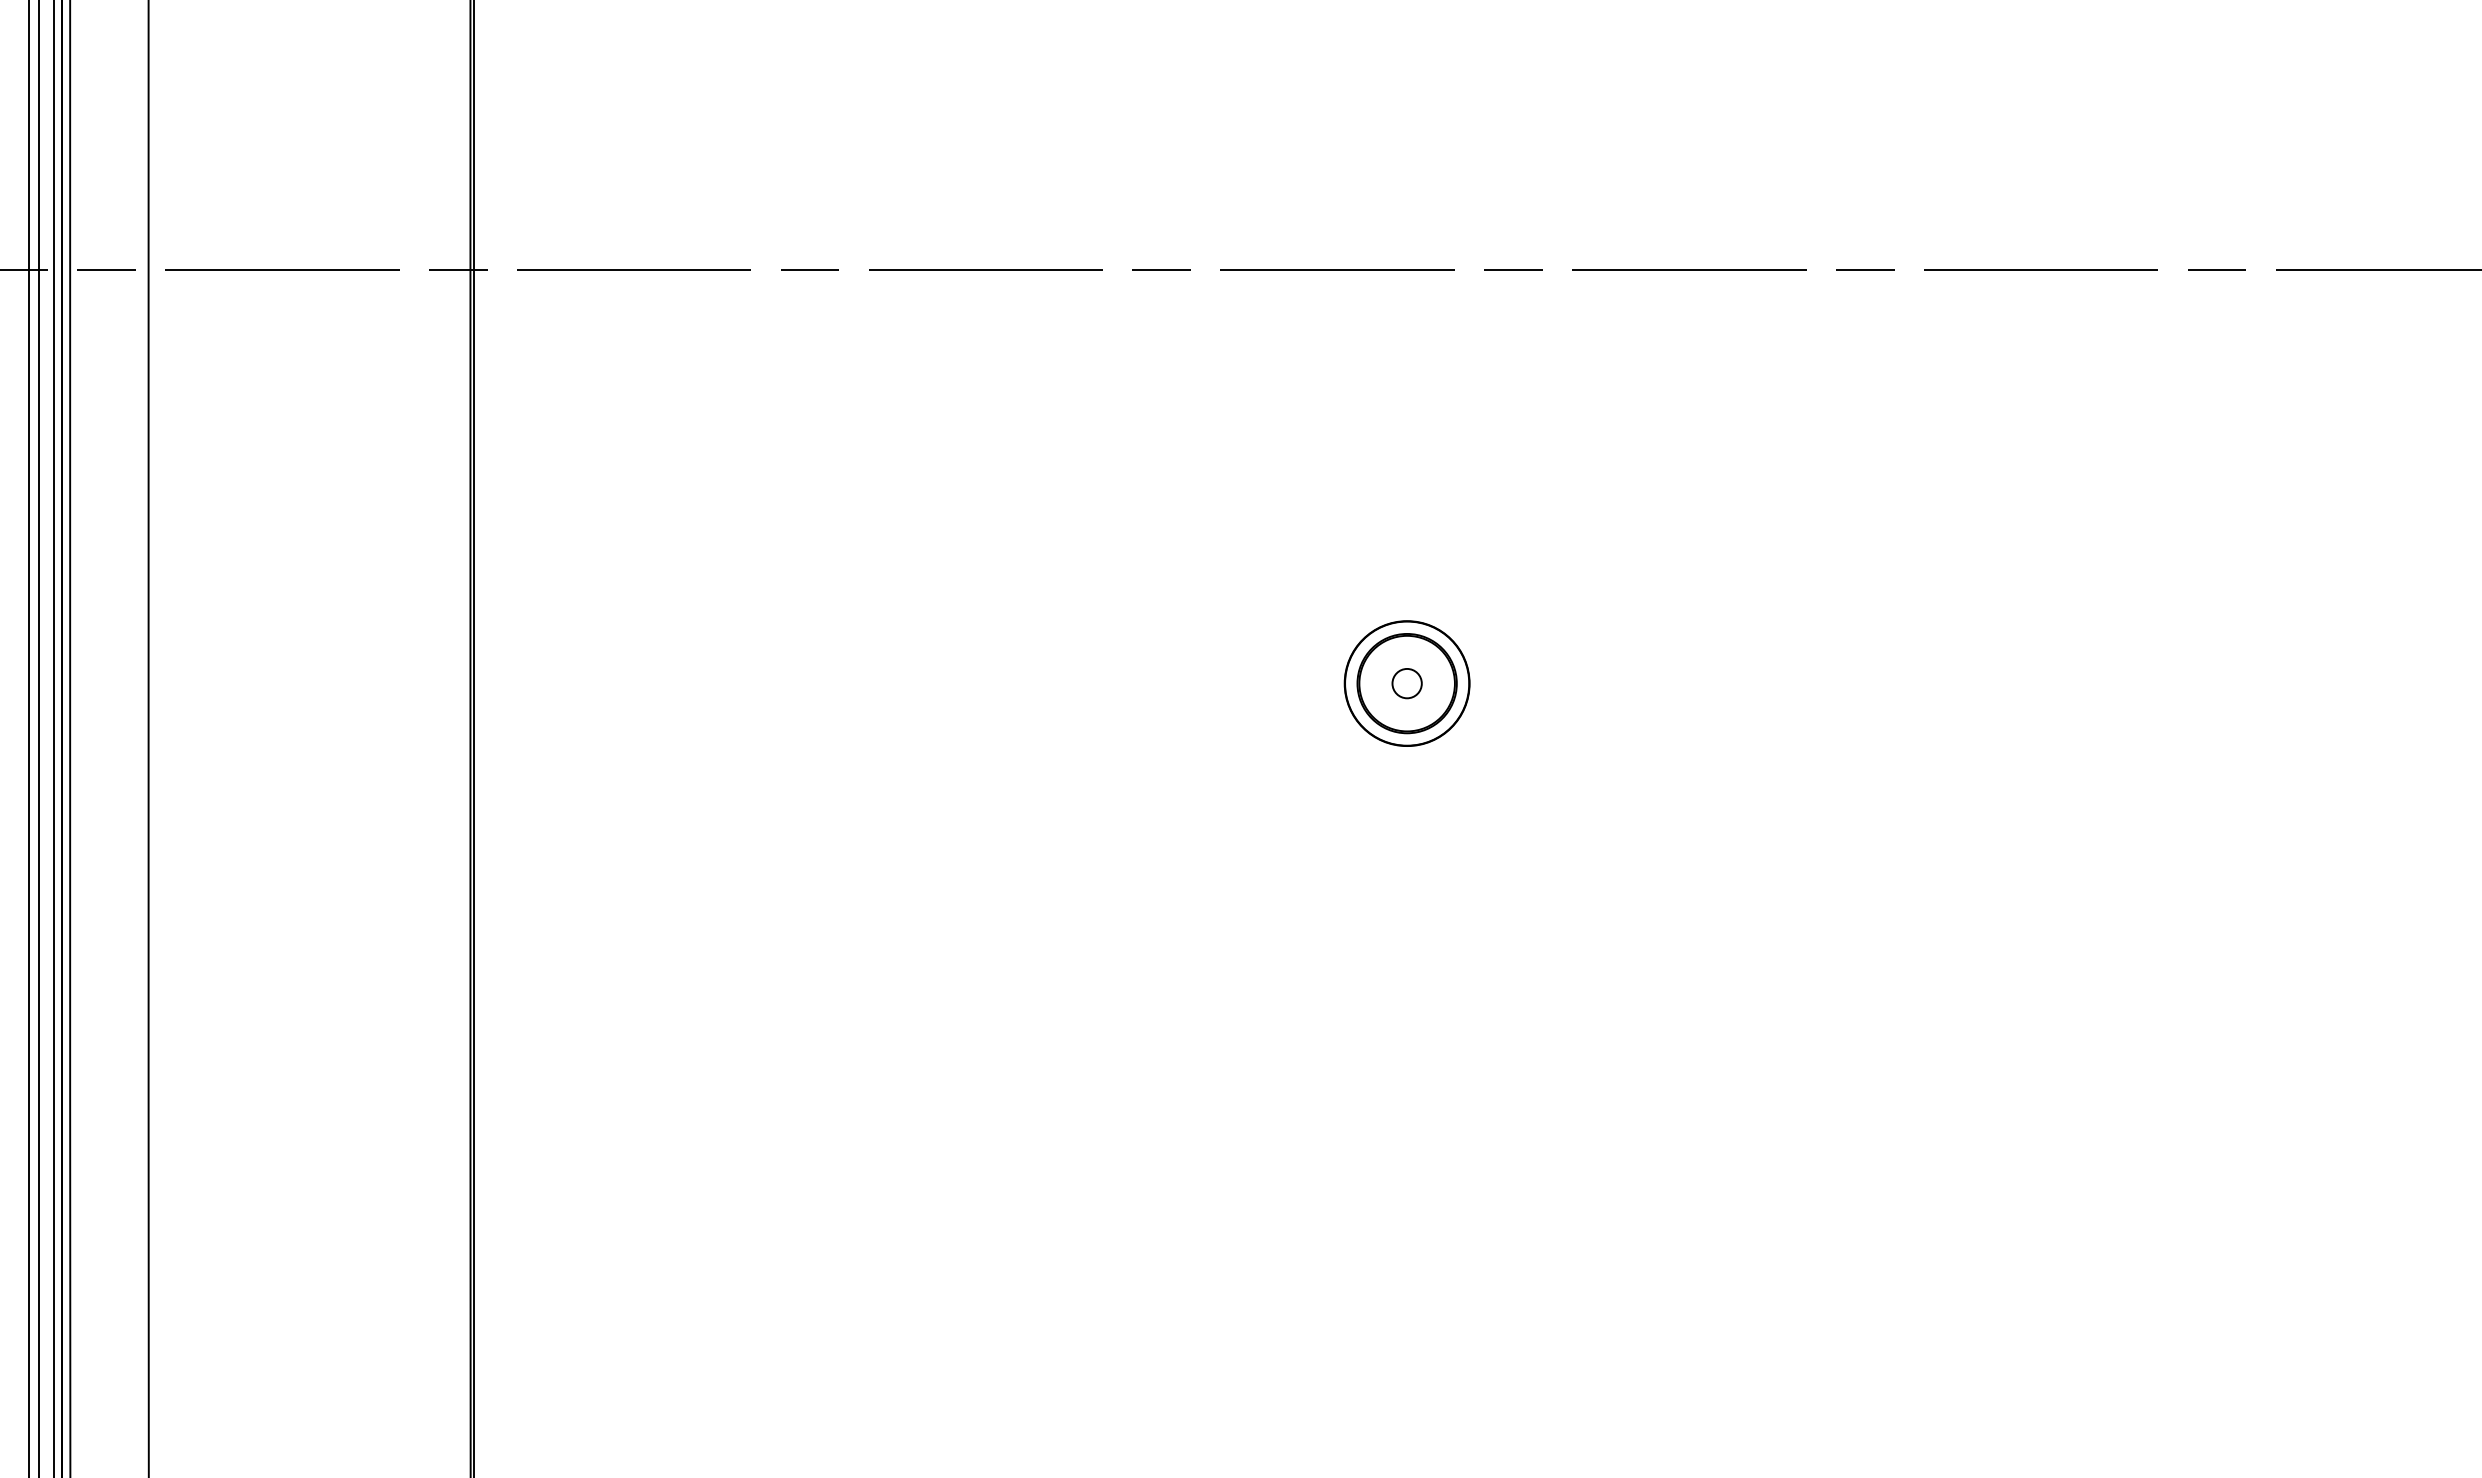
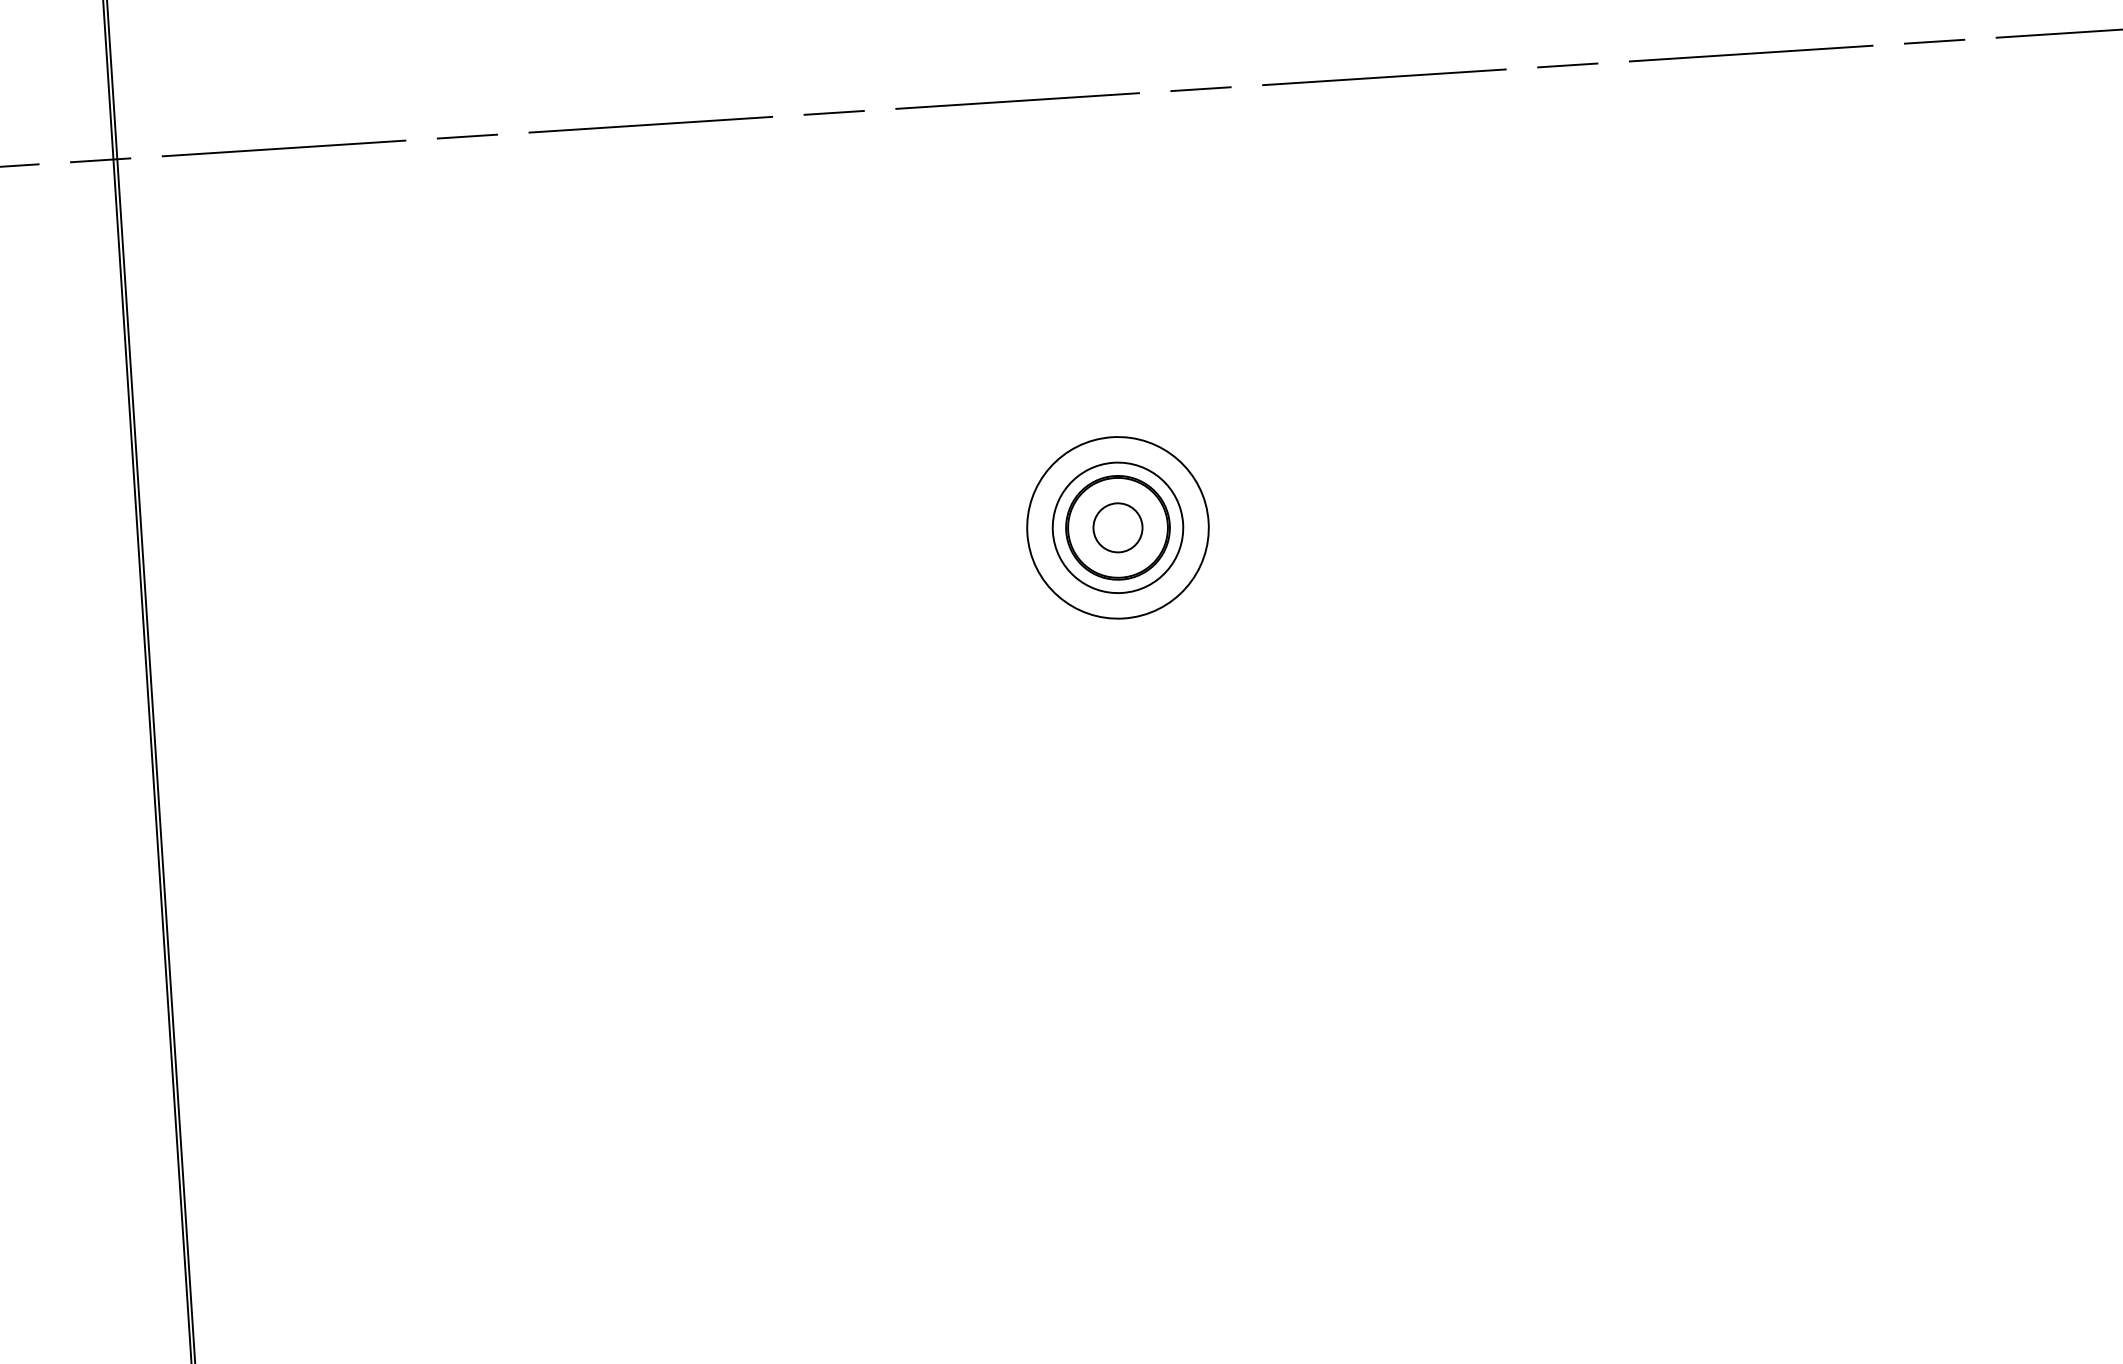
circle: (1406, 683) -> (1117, 527), size x1.6
circle: (1407, 683) -> (1118, 527), size x1.4

